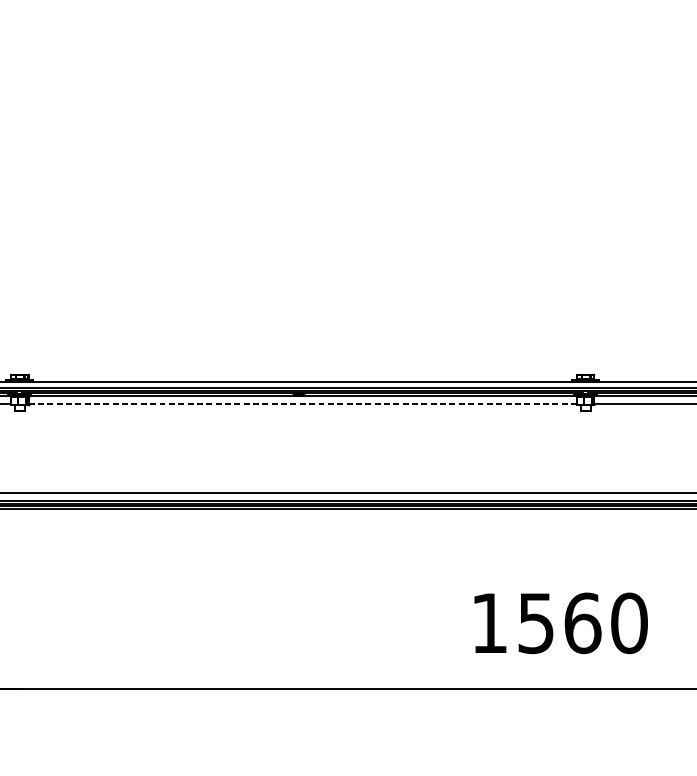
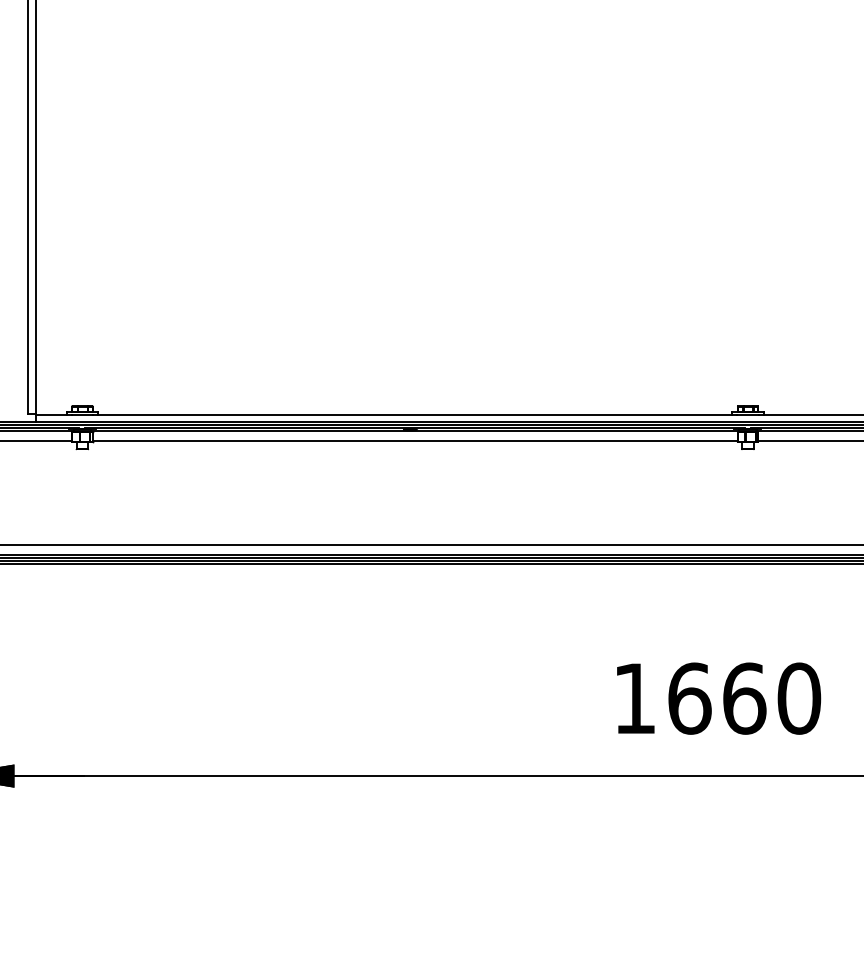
line: (303, 403) -> (415, 440), dashed -> solid
text: (536, 623) -> (689, 698), 1560 -> 1660

